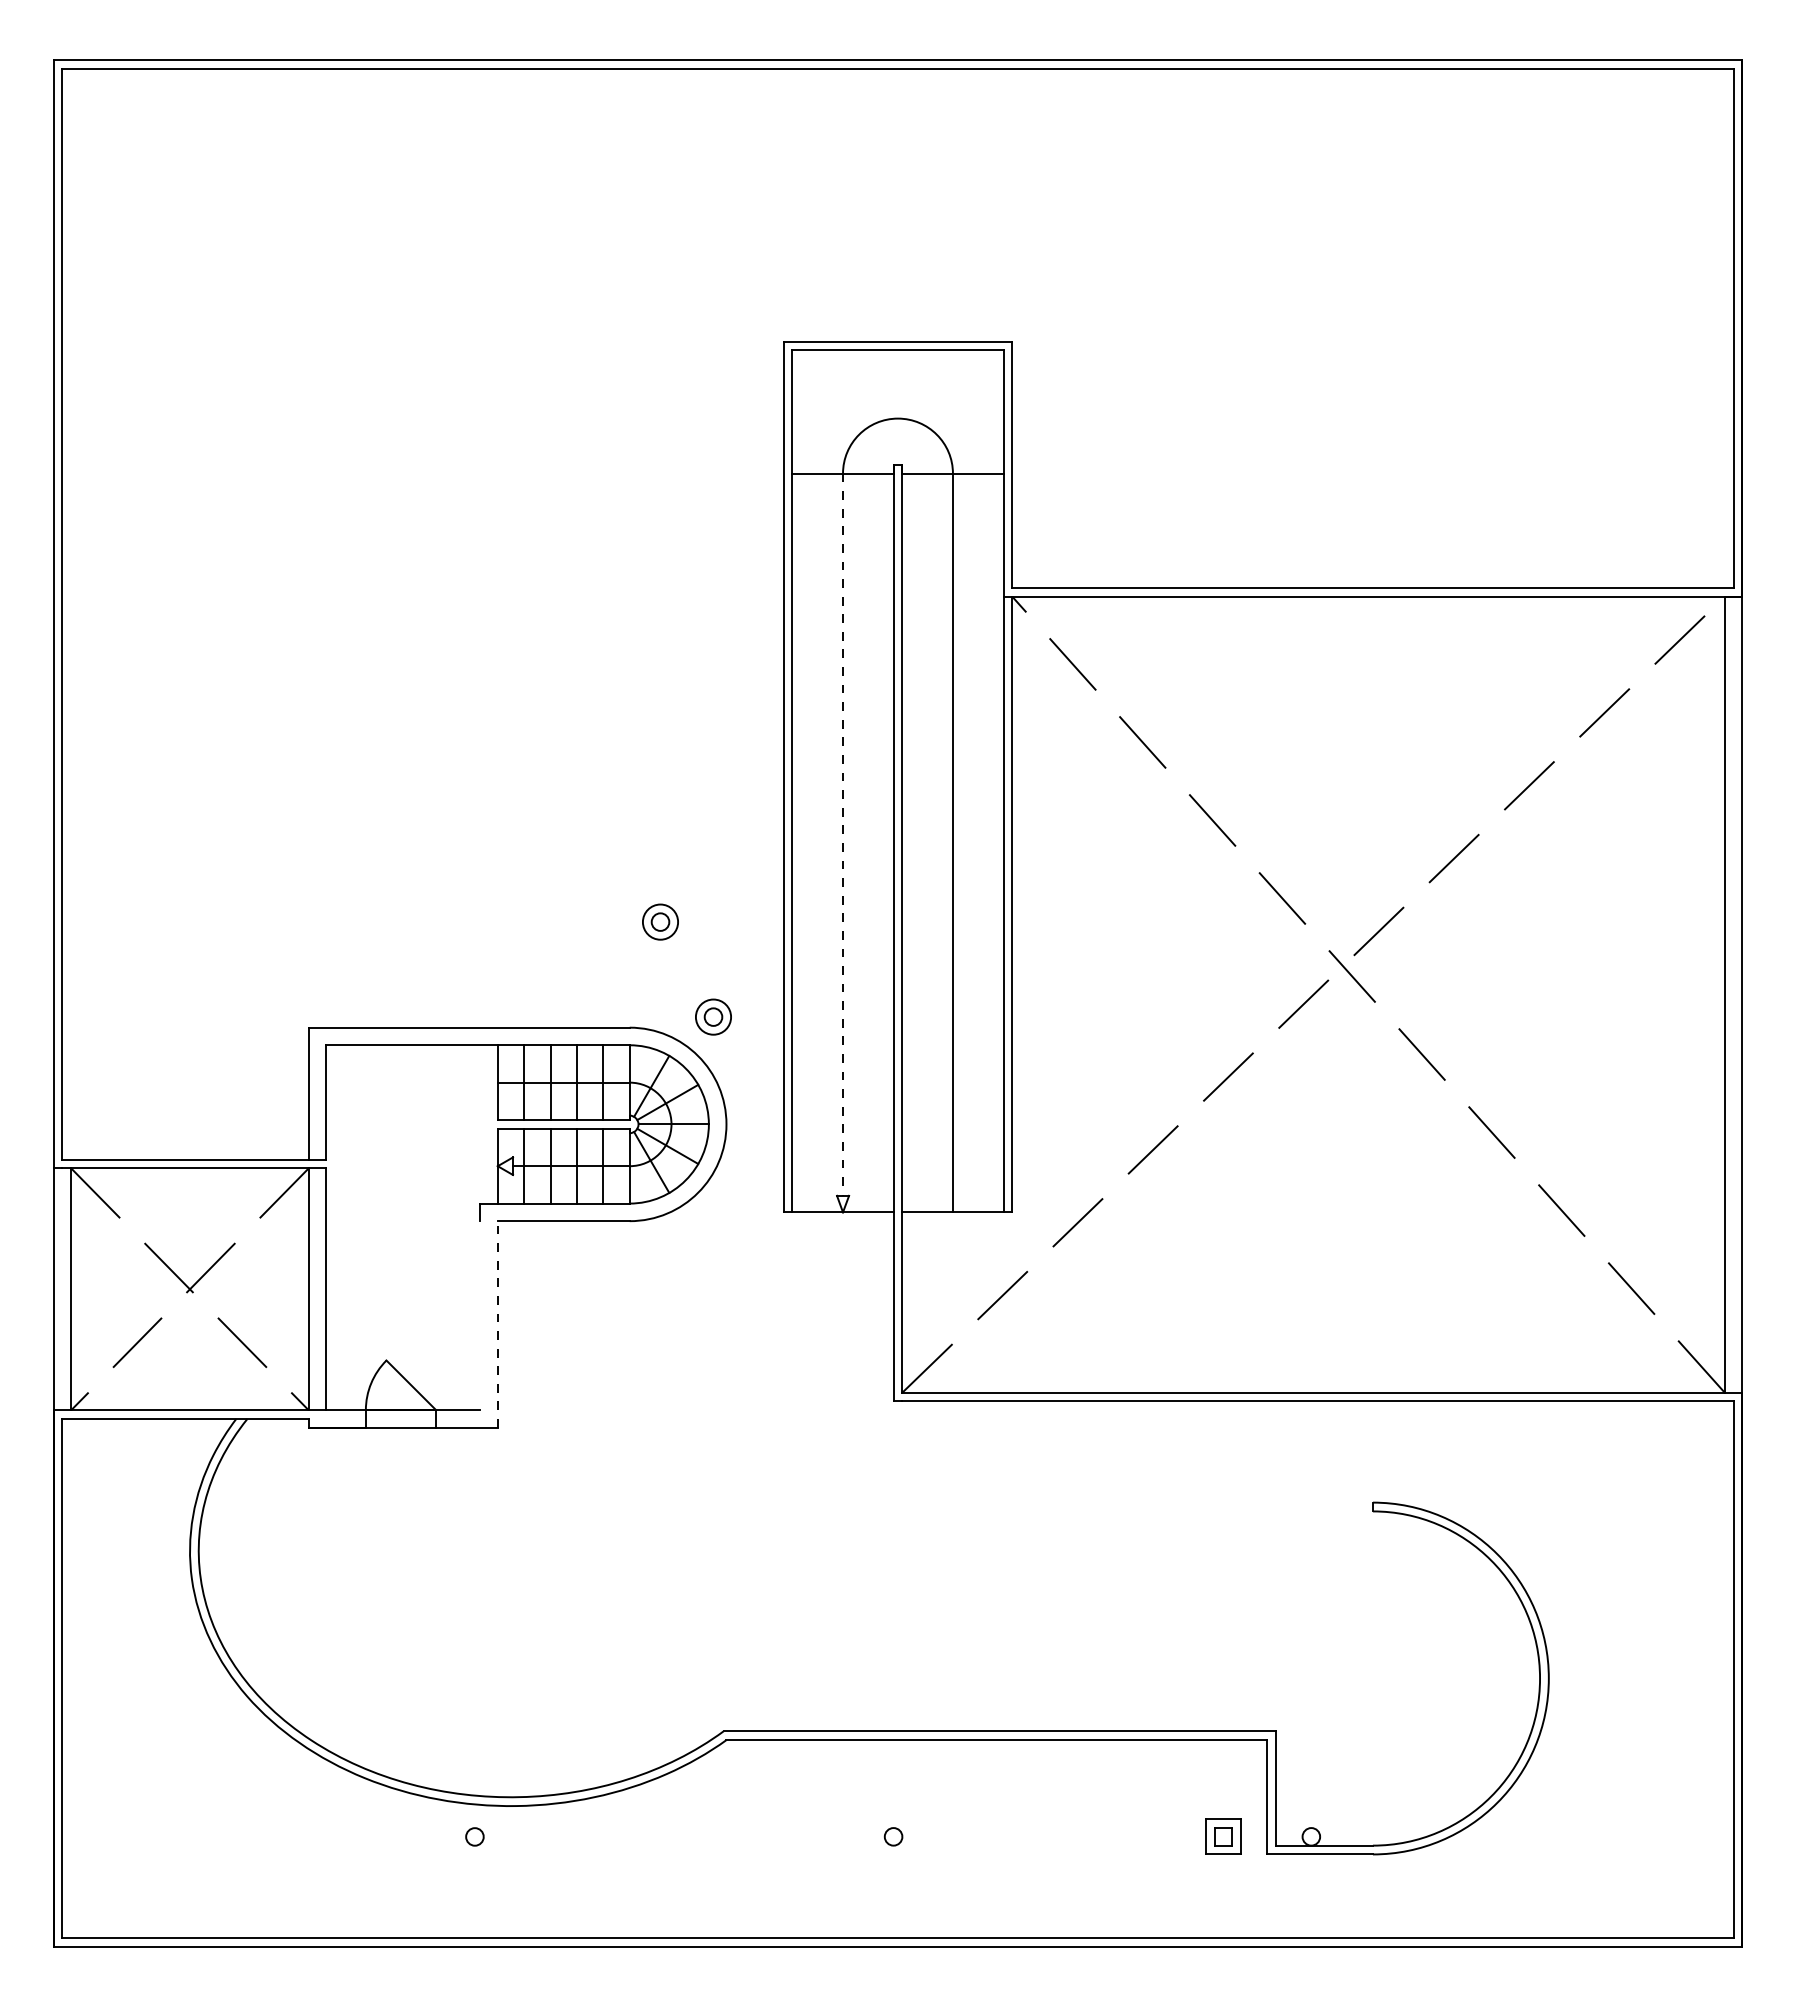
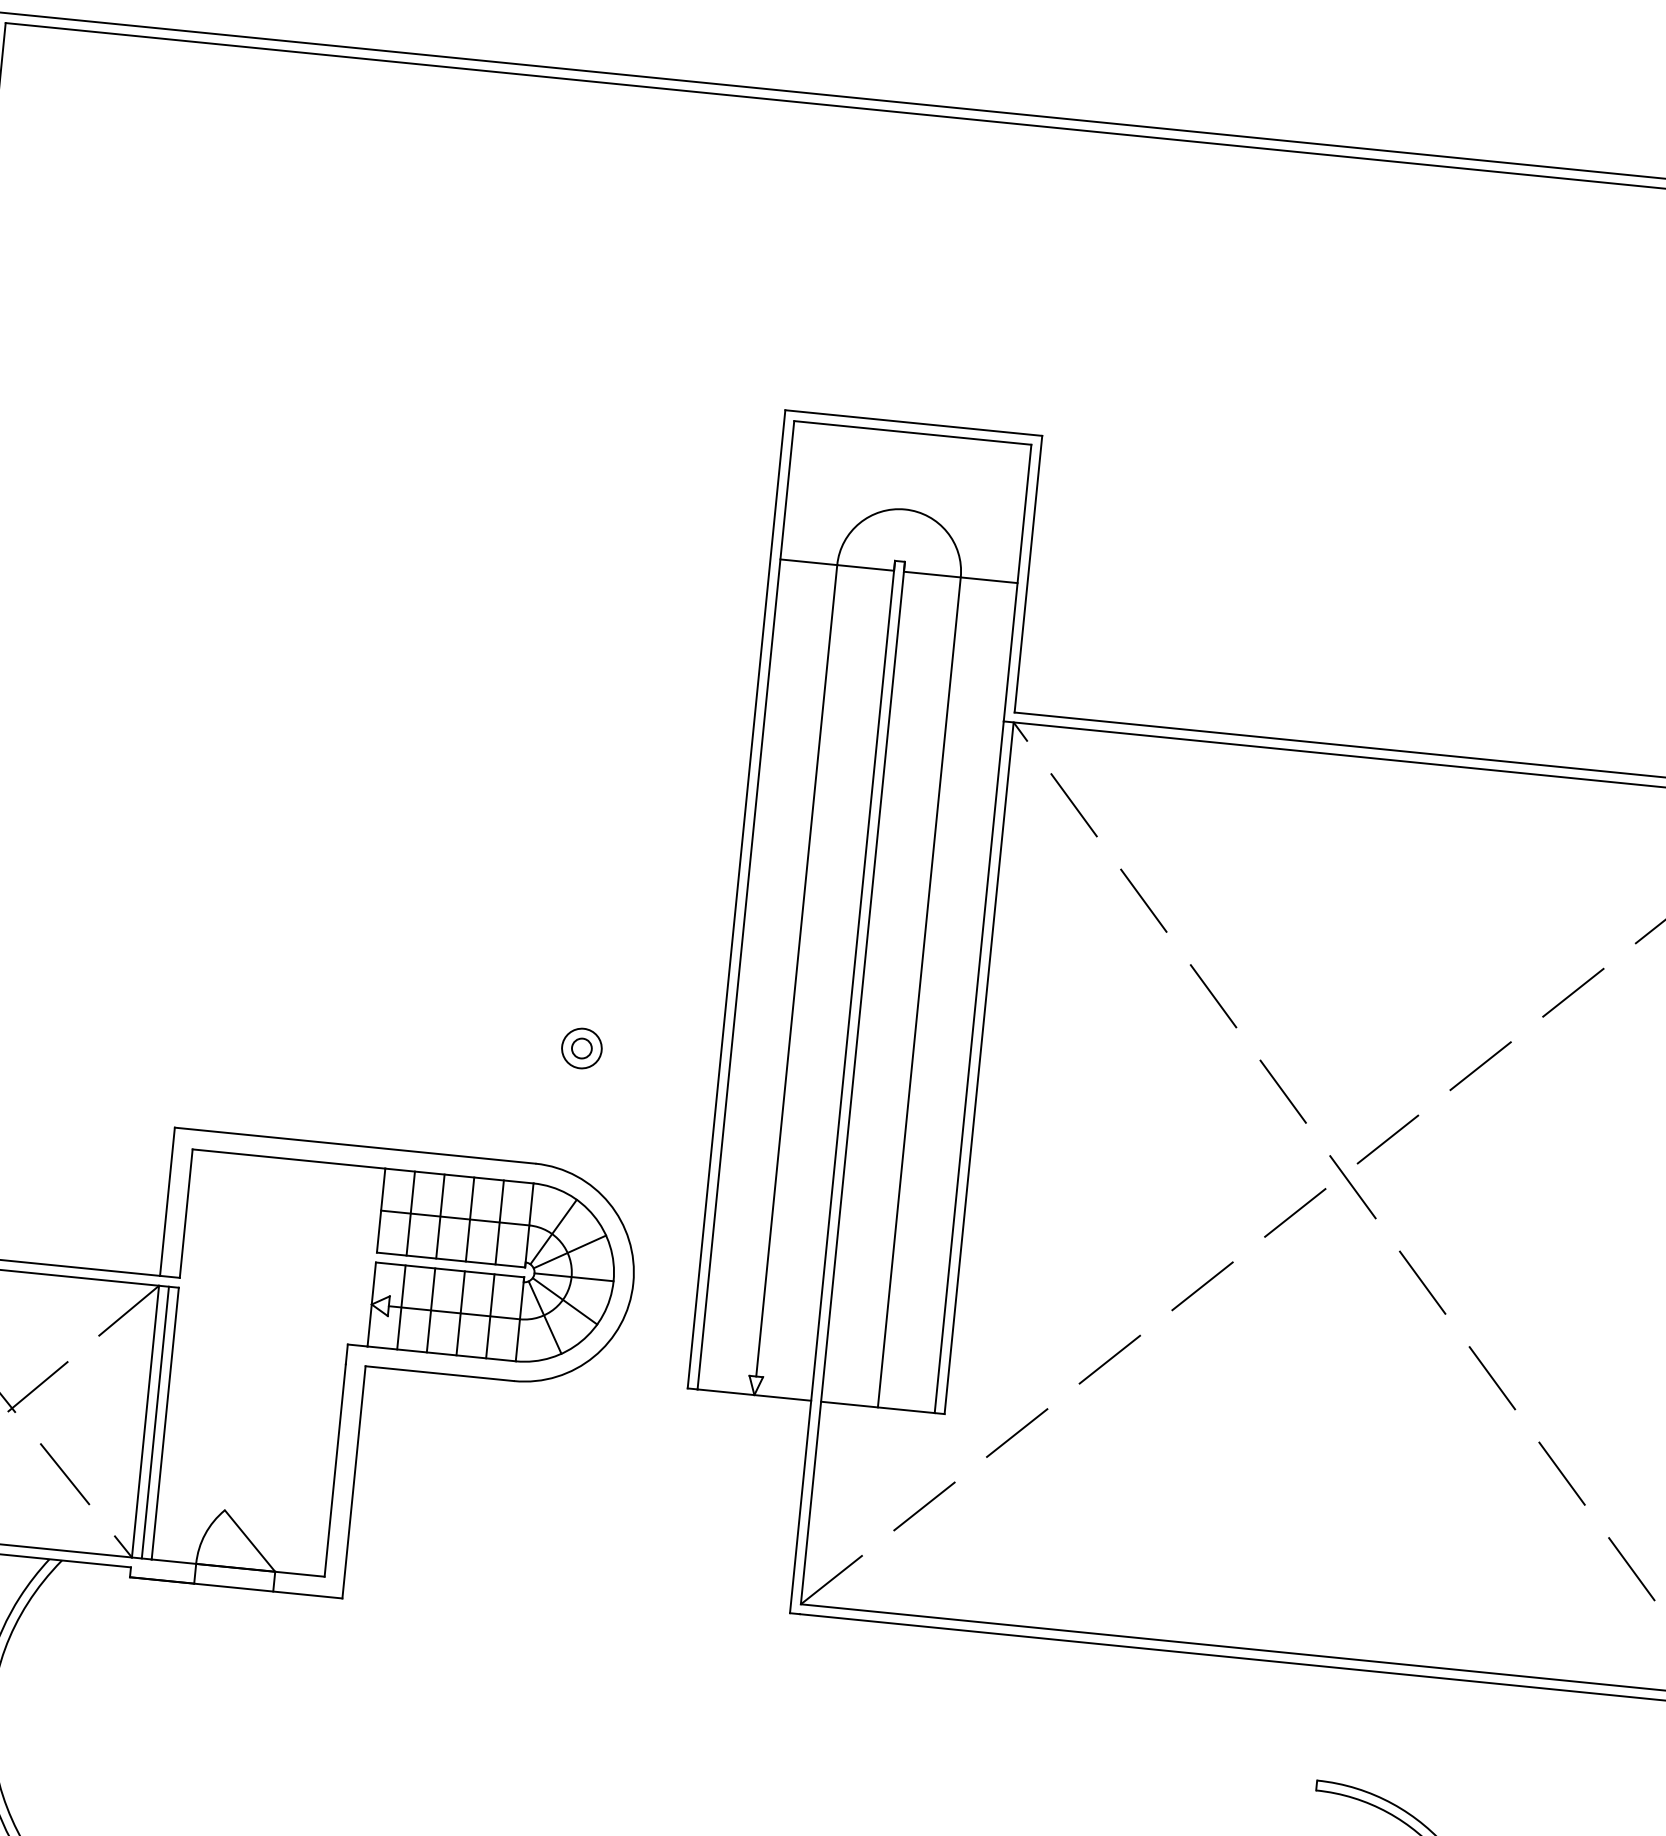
line: (843, 835) -> (797, 971), dashed -> solid
part: (713, 1016) -> (630, 1160), removed
line: (317, 1289) -> (155, 1422), added
line: (480, 1315) -> (335, 1470), added
line: (497, 1324) -> (353, 1482), dashed -> solid

